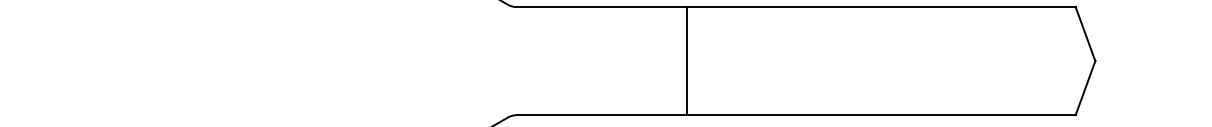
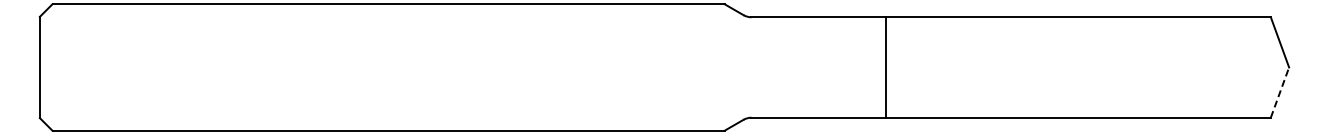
line: (686, 61) -> (885, 67), moved
line: (1084, 88) -> (1279, 92), solid -> dashed

